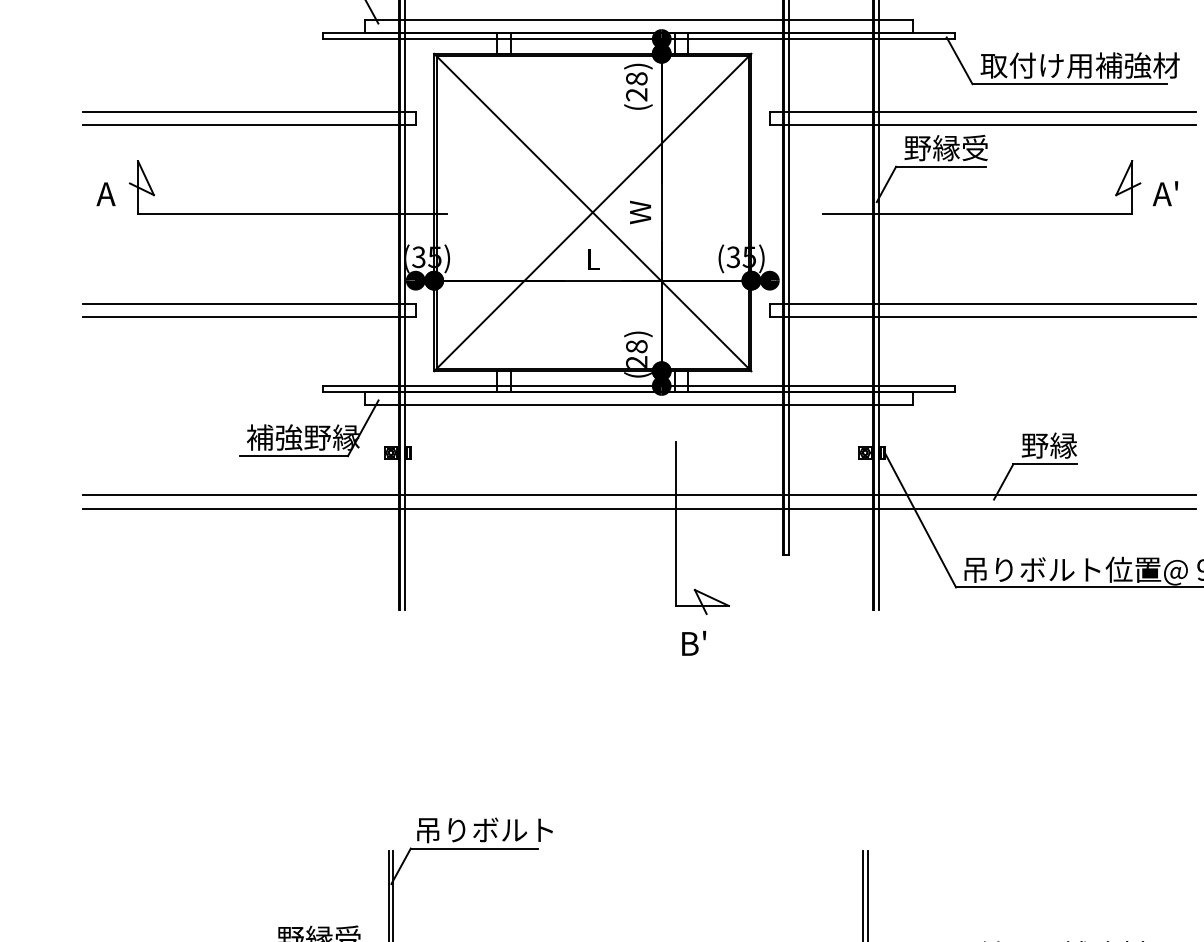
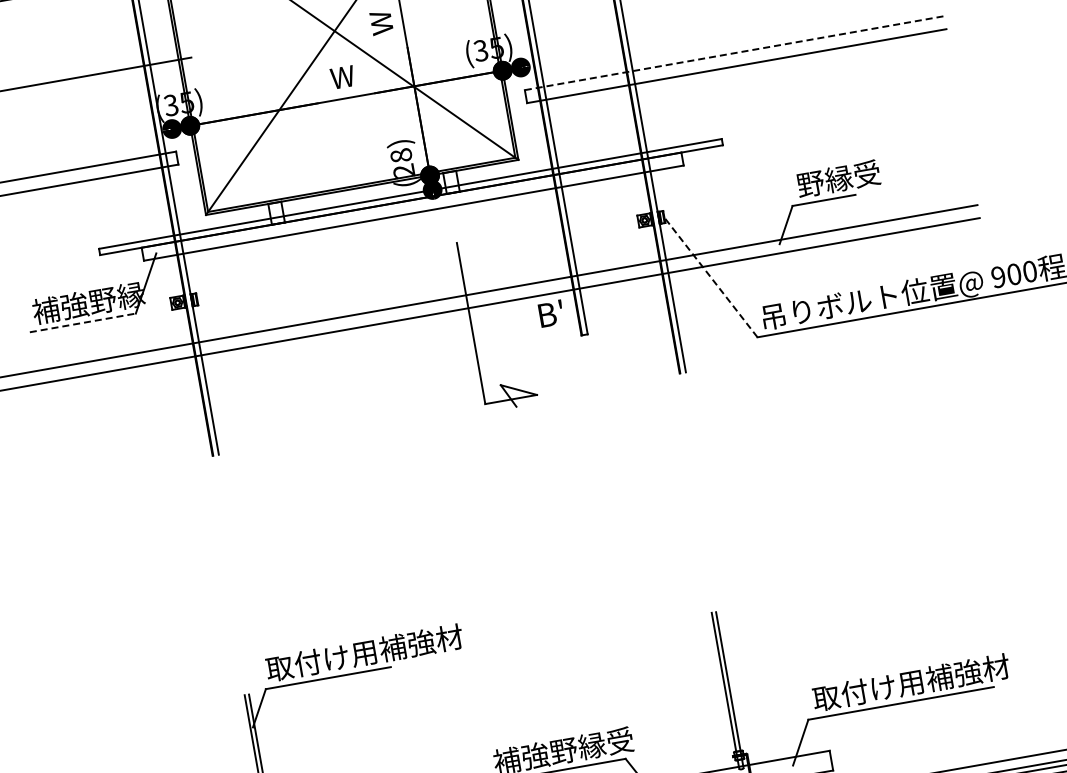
text: (592, 259) -> (342, 77), L -> W
line: (982, 303) -> (734, 53), solid -> dashed
text: (1092, 445) -> (867, 173), 野縁 -> 野縁受
line: (294, 456) -> (83, 323), solid -> dashed
line: (920, 520) -> (710, 277), solid -> dashed
text: (694, 642) -> (551, 312), moved
text: (513, 829) -> (363, 652), 吊りボルト -> 取付け用補強材

